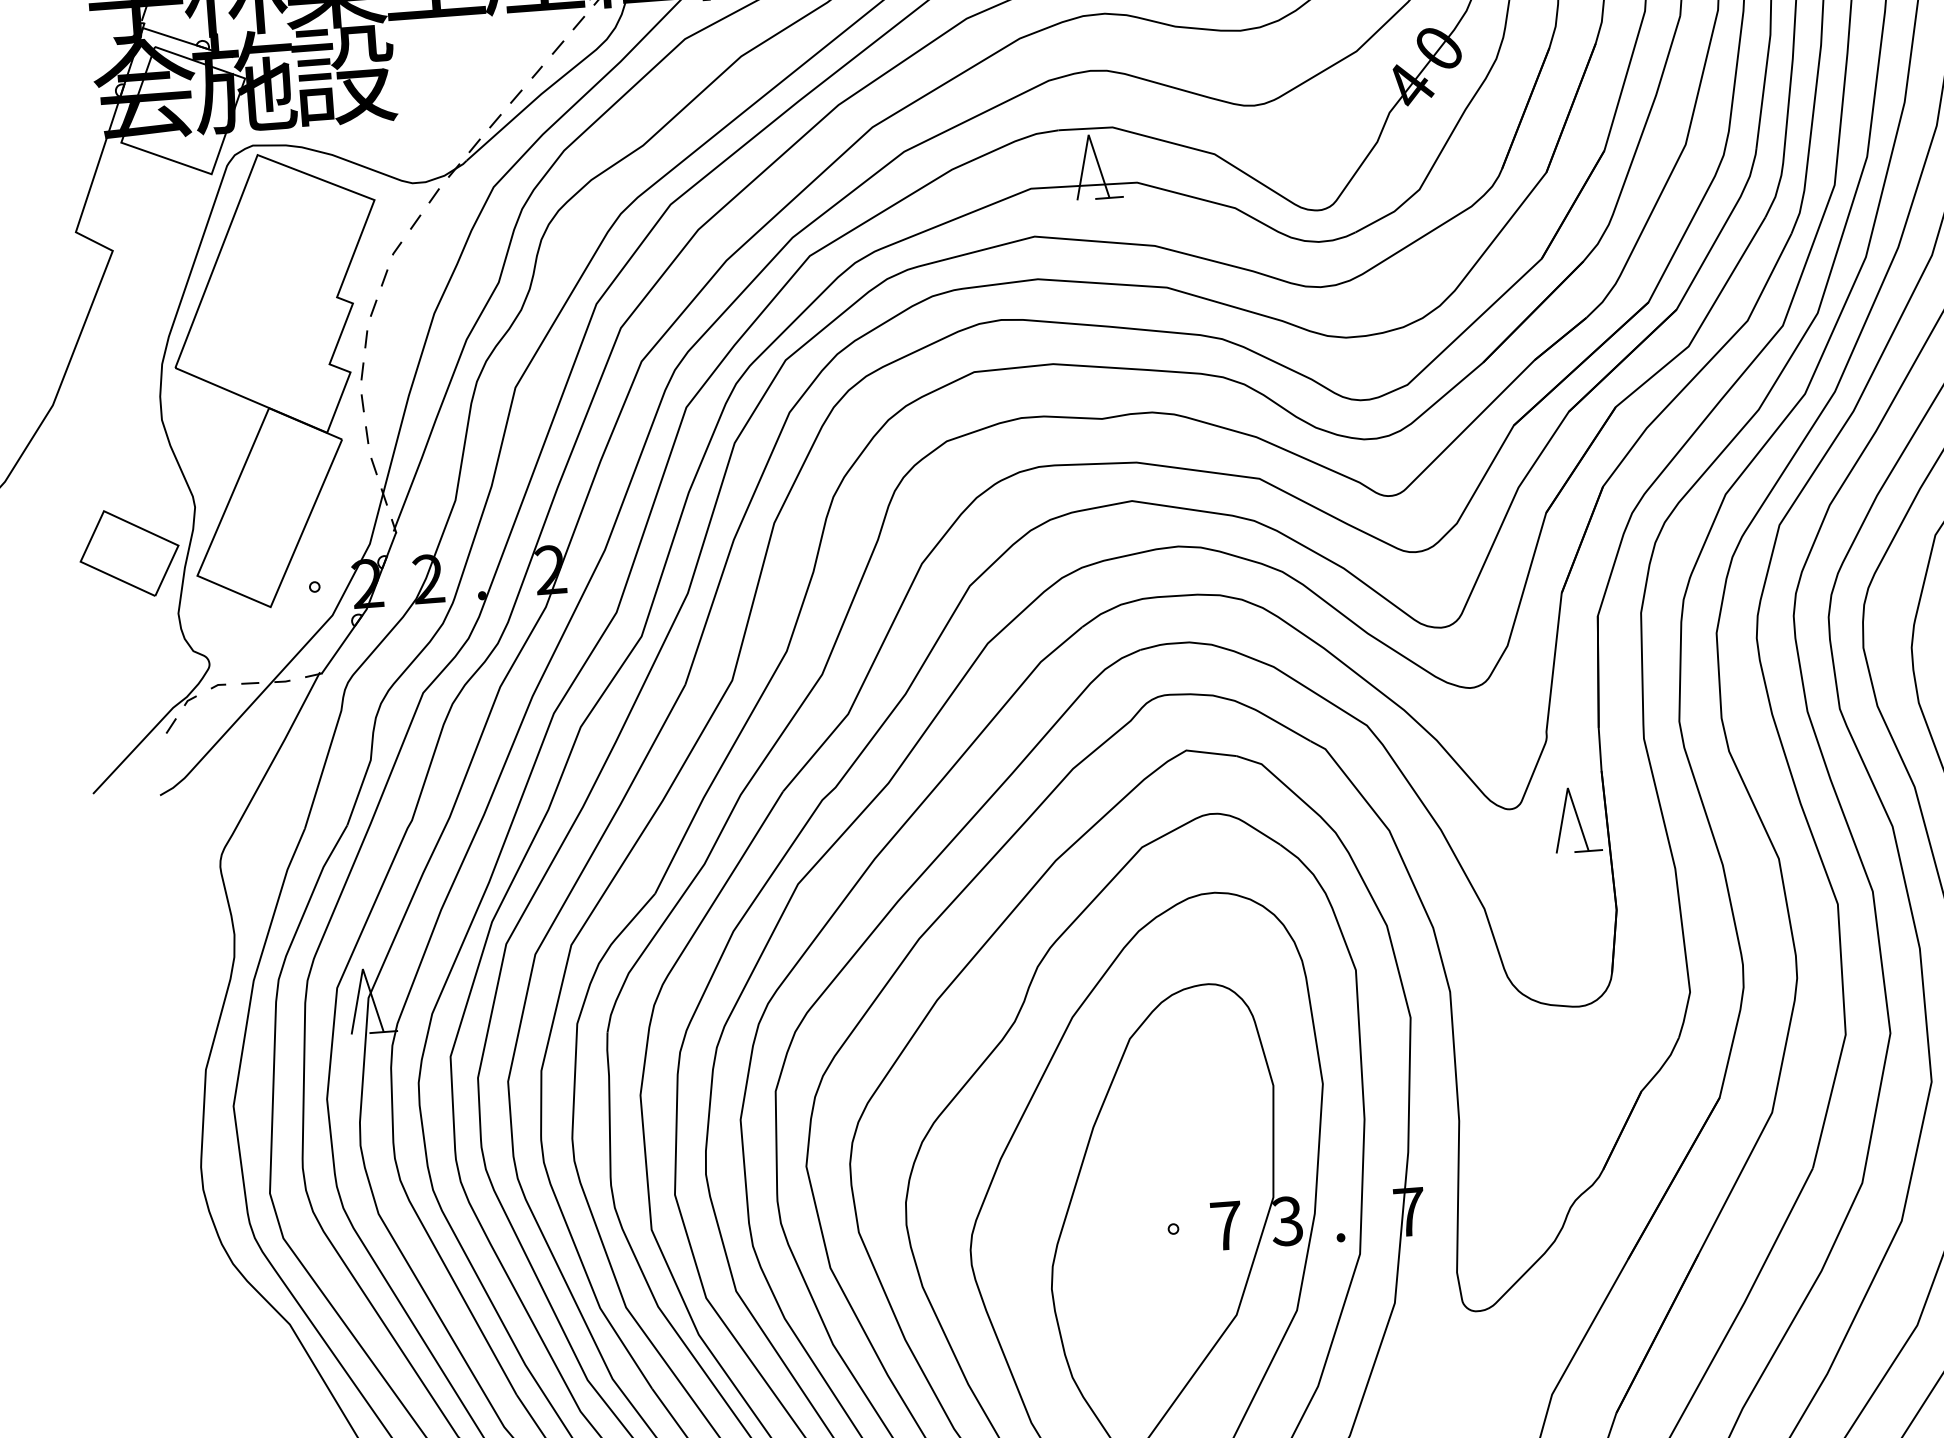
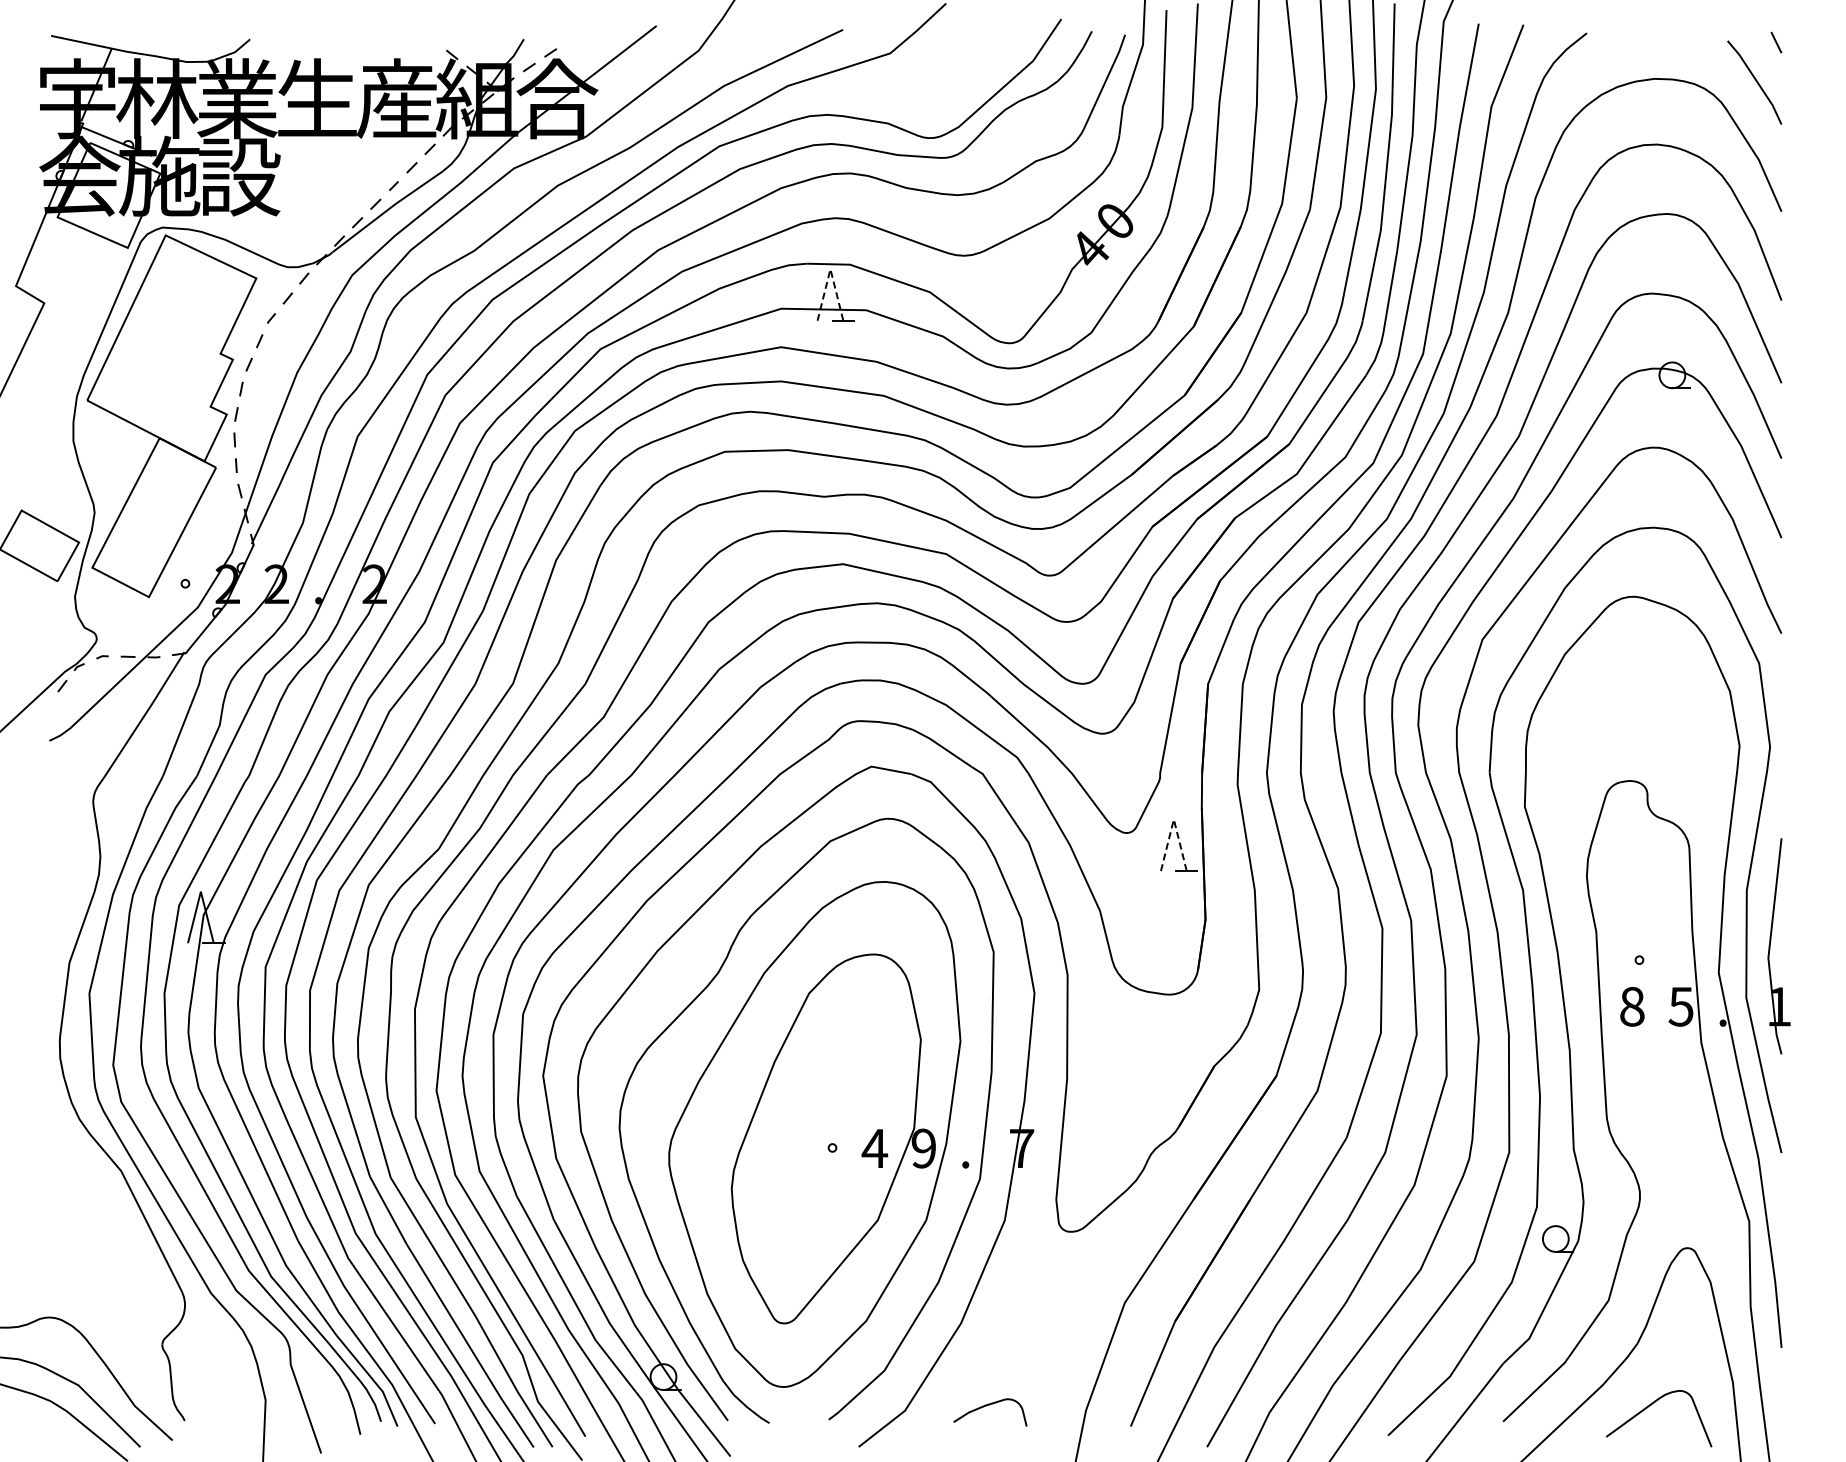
line: (1088, 135) -> (830, 269), solid -> dashed
line: (1567, 788) -> (1173, 819), solid -> dashed
text: (1286, 1221) -> (923, 1148), 3 -> 9
text: (1225, 1225) -> (874, 1148), 7 -> 4

